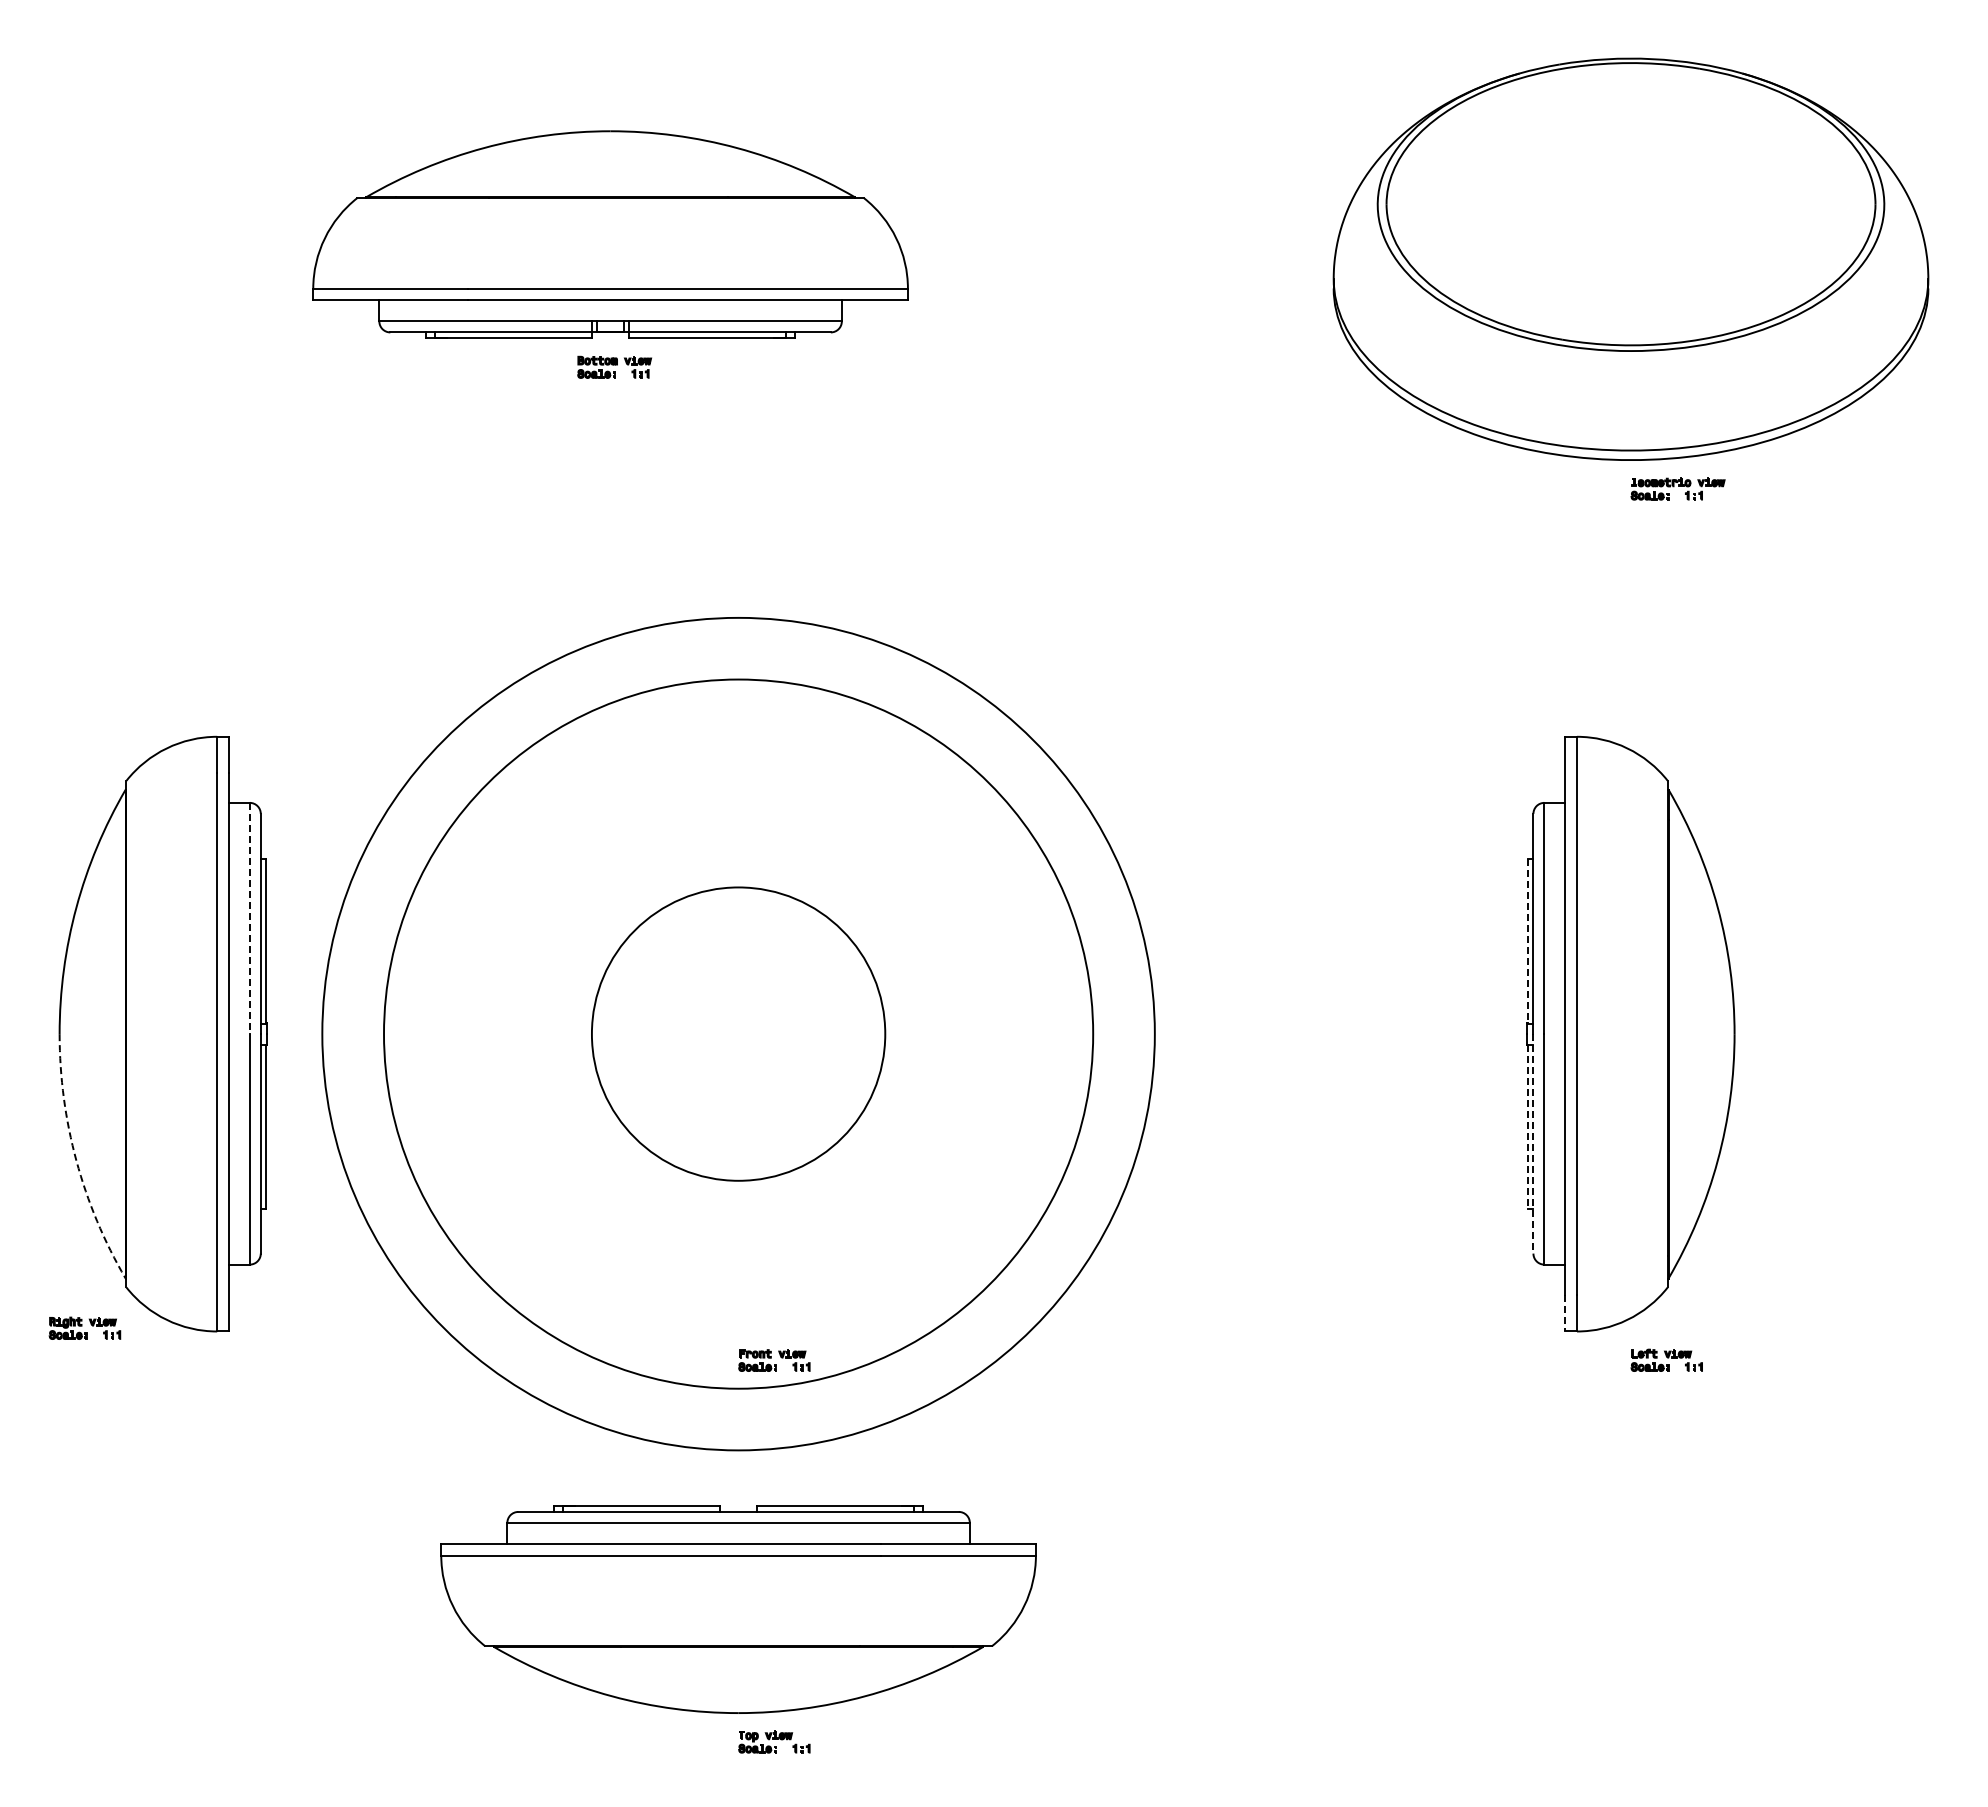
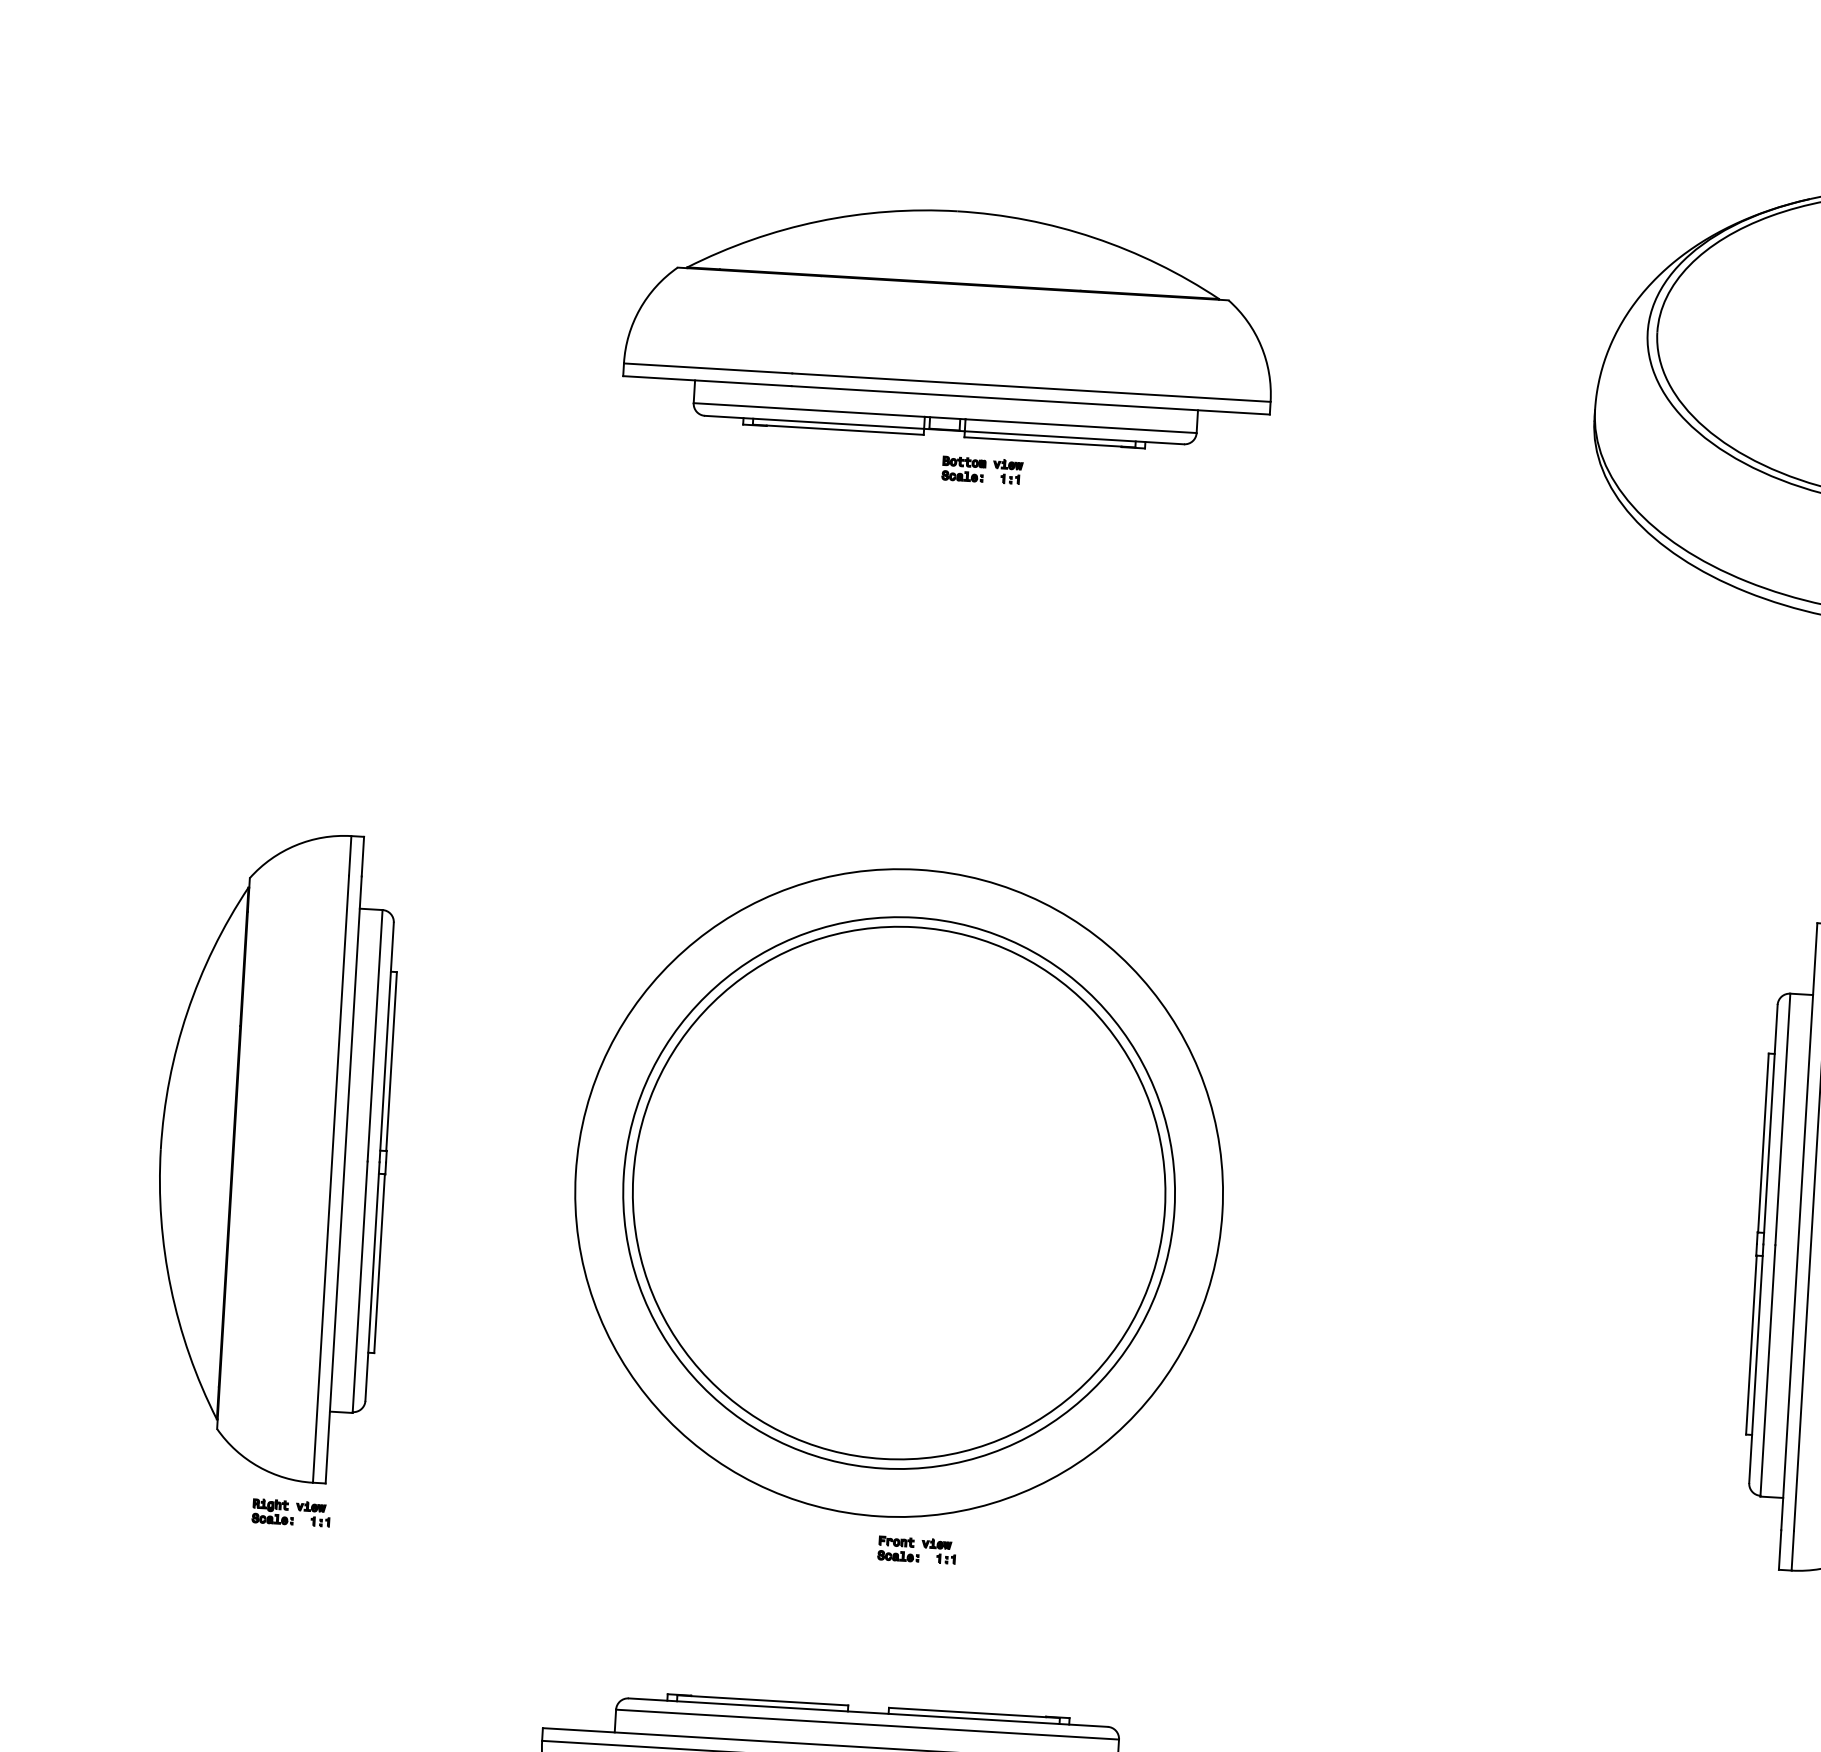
part: (610, 234) -> (950, 323), moved
part: (614, 366) -> (982, 469), moved
line: (249, 918) -> (374, 1035), dashed -> solid
line: (1527, 941) -> (1762, 1143), dashed -> solid
circle: (738, 1033) -> (899, 1192), size x0.71
circle: (738, 1033) -> (899, 1192), size x0.71
circle: (738, 1033) -> (899, 1192), size x1.67
line: (1527, 1127) -> (1750, 1345), dashed -> solid
line: (1533, 1143) -> (1756, 1363), dashed -> solid
arc: (76, 1160) -> (171, 1287), dashed -> solid
line: (1565, 1313) -> (1780, 1550), dashed -> solid
part: (84, 1327) -> (290, 1511), moved

